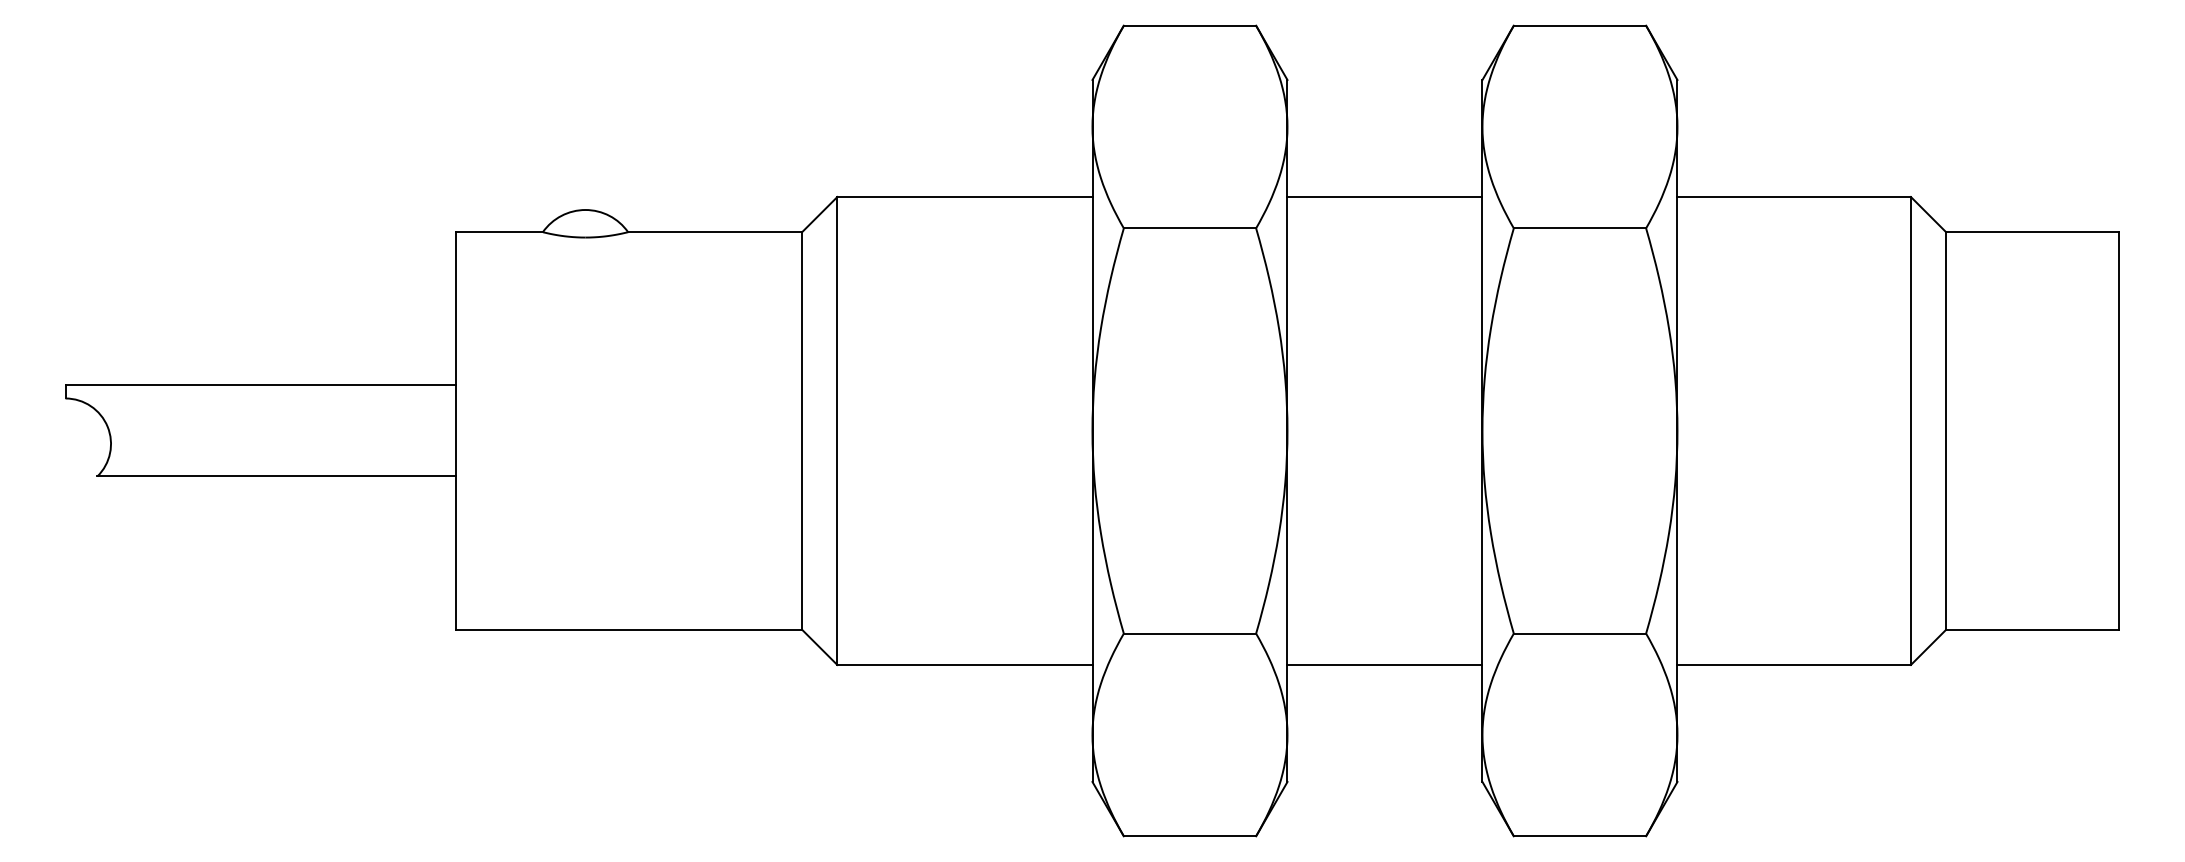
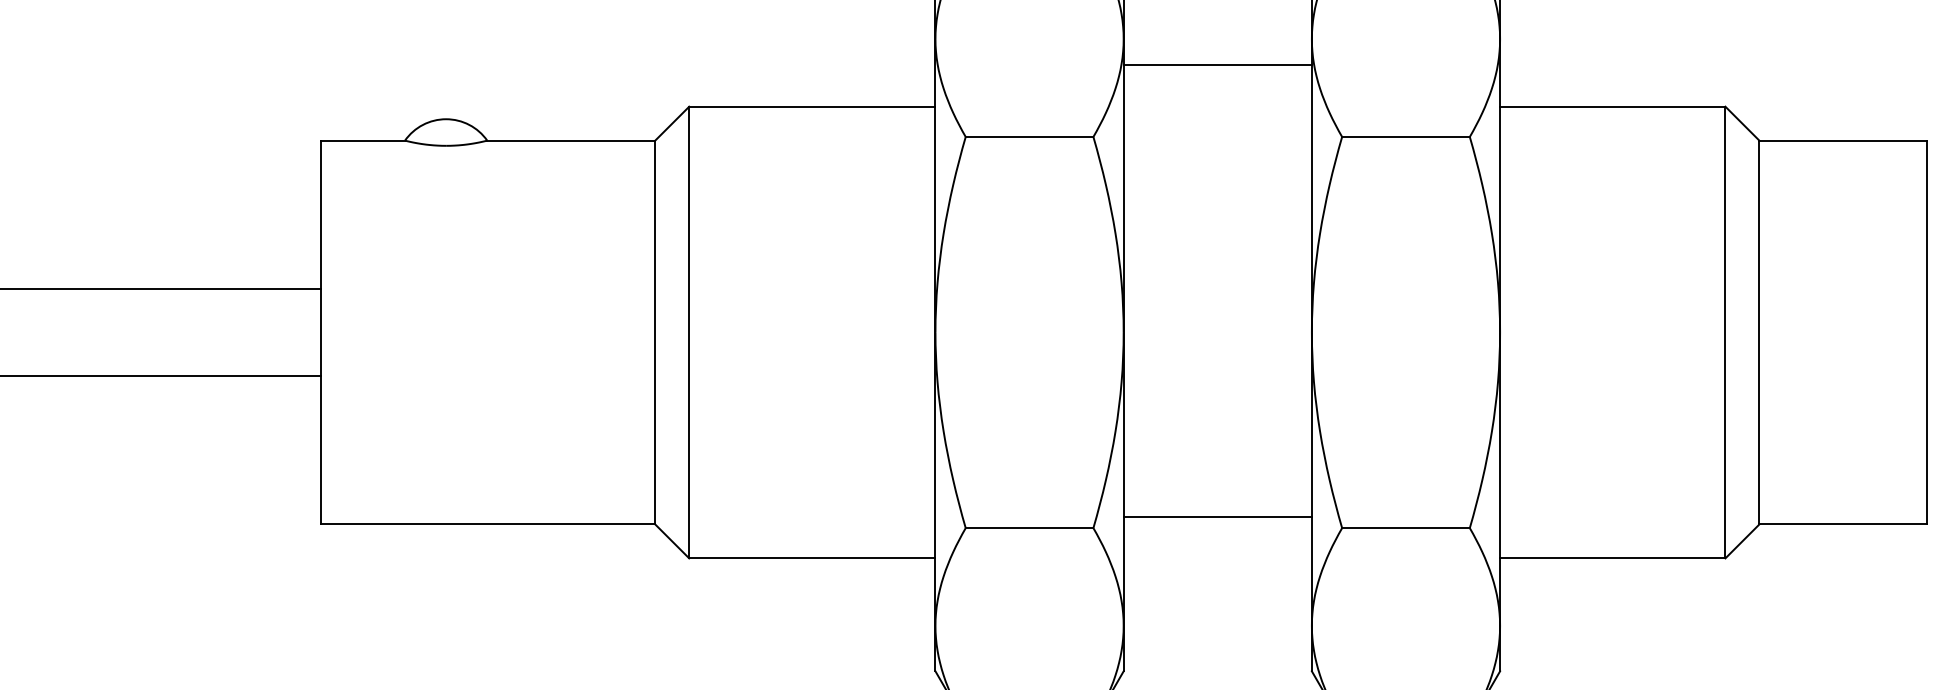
line: (1384, 197) -> (1217, 65), moved
line: (1384, 664) -> (1217, 516), moved

